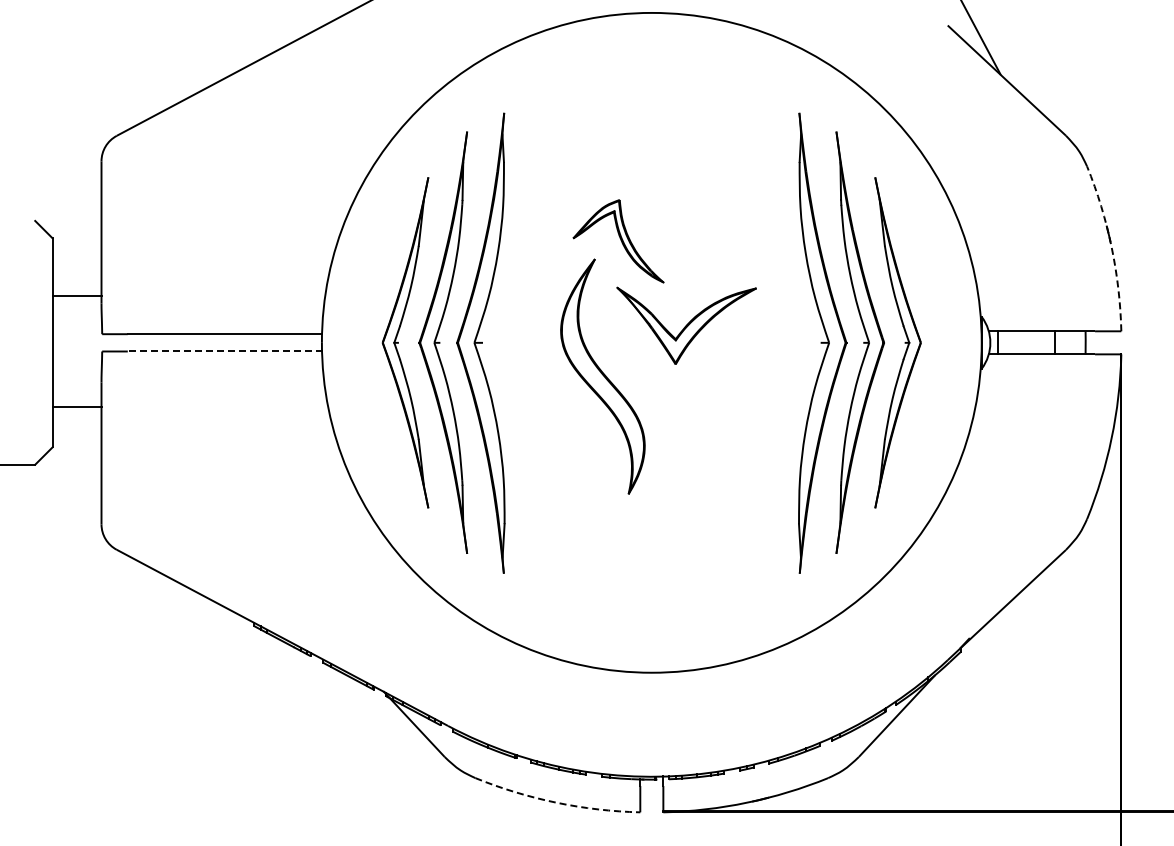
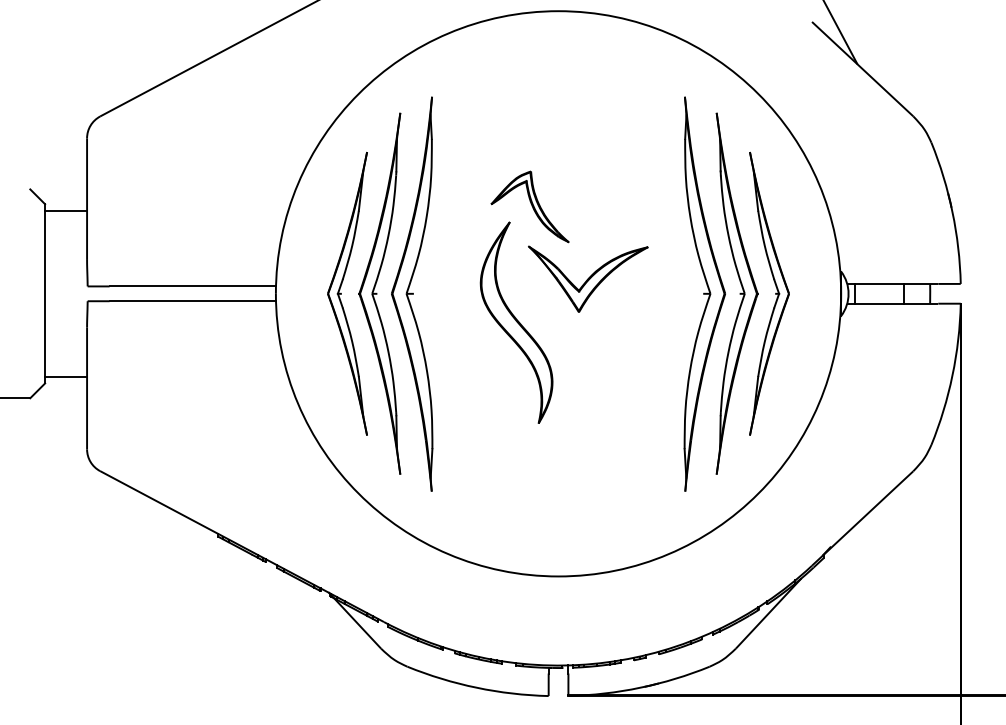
arc: (1111, 247) -> (952, 212), dashed -> solid
line: (76, 296) -> (65, 211), moved
line: (224, 351) -> (192, 301), dashed -> solid
line: (76, 407) -> (65, 376), moved
arc: (556, 802) -> (476, 687), dashed -> solid

